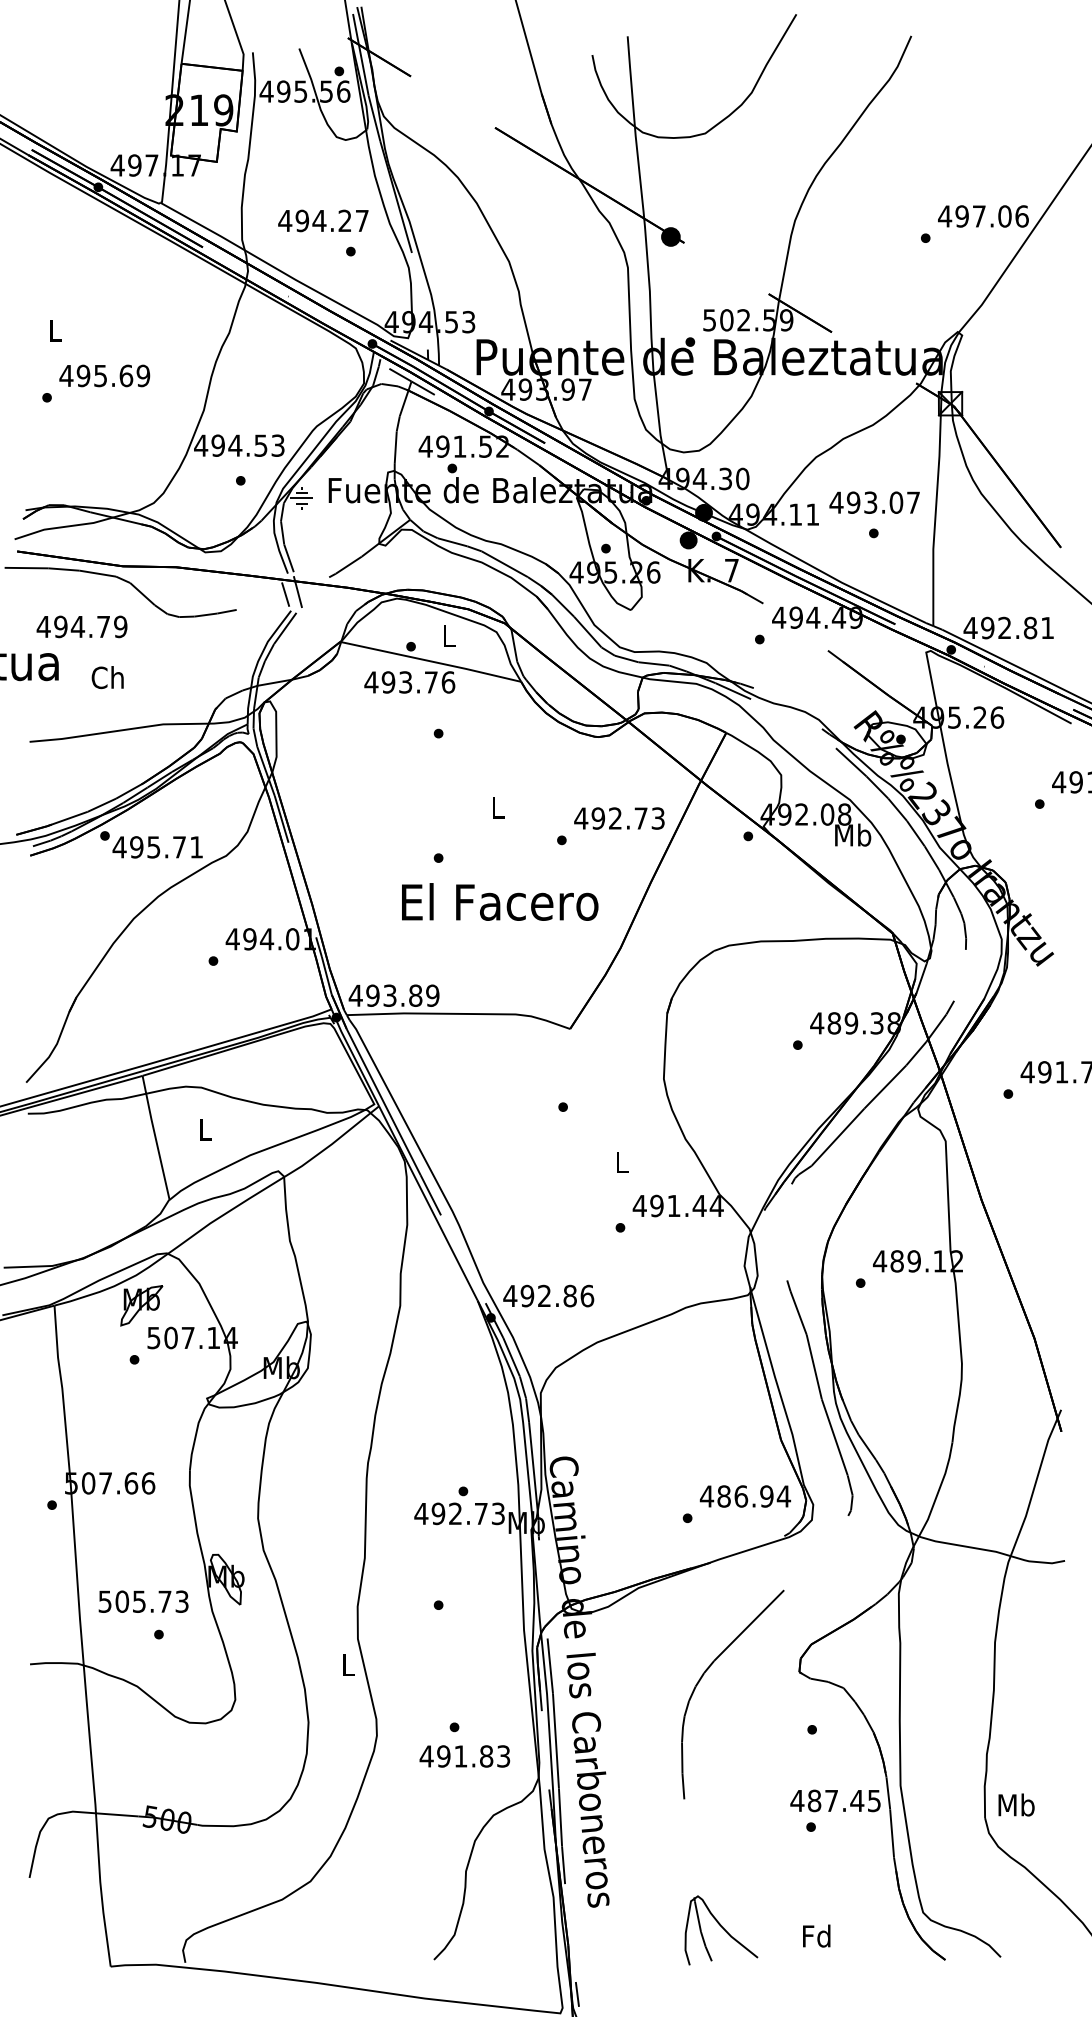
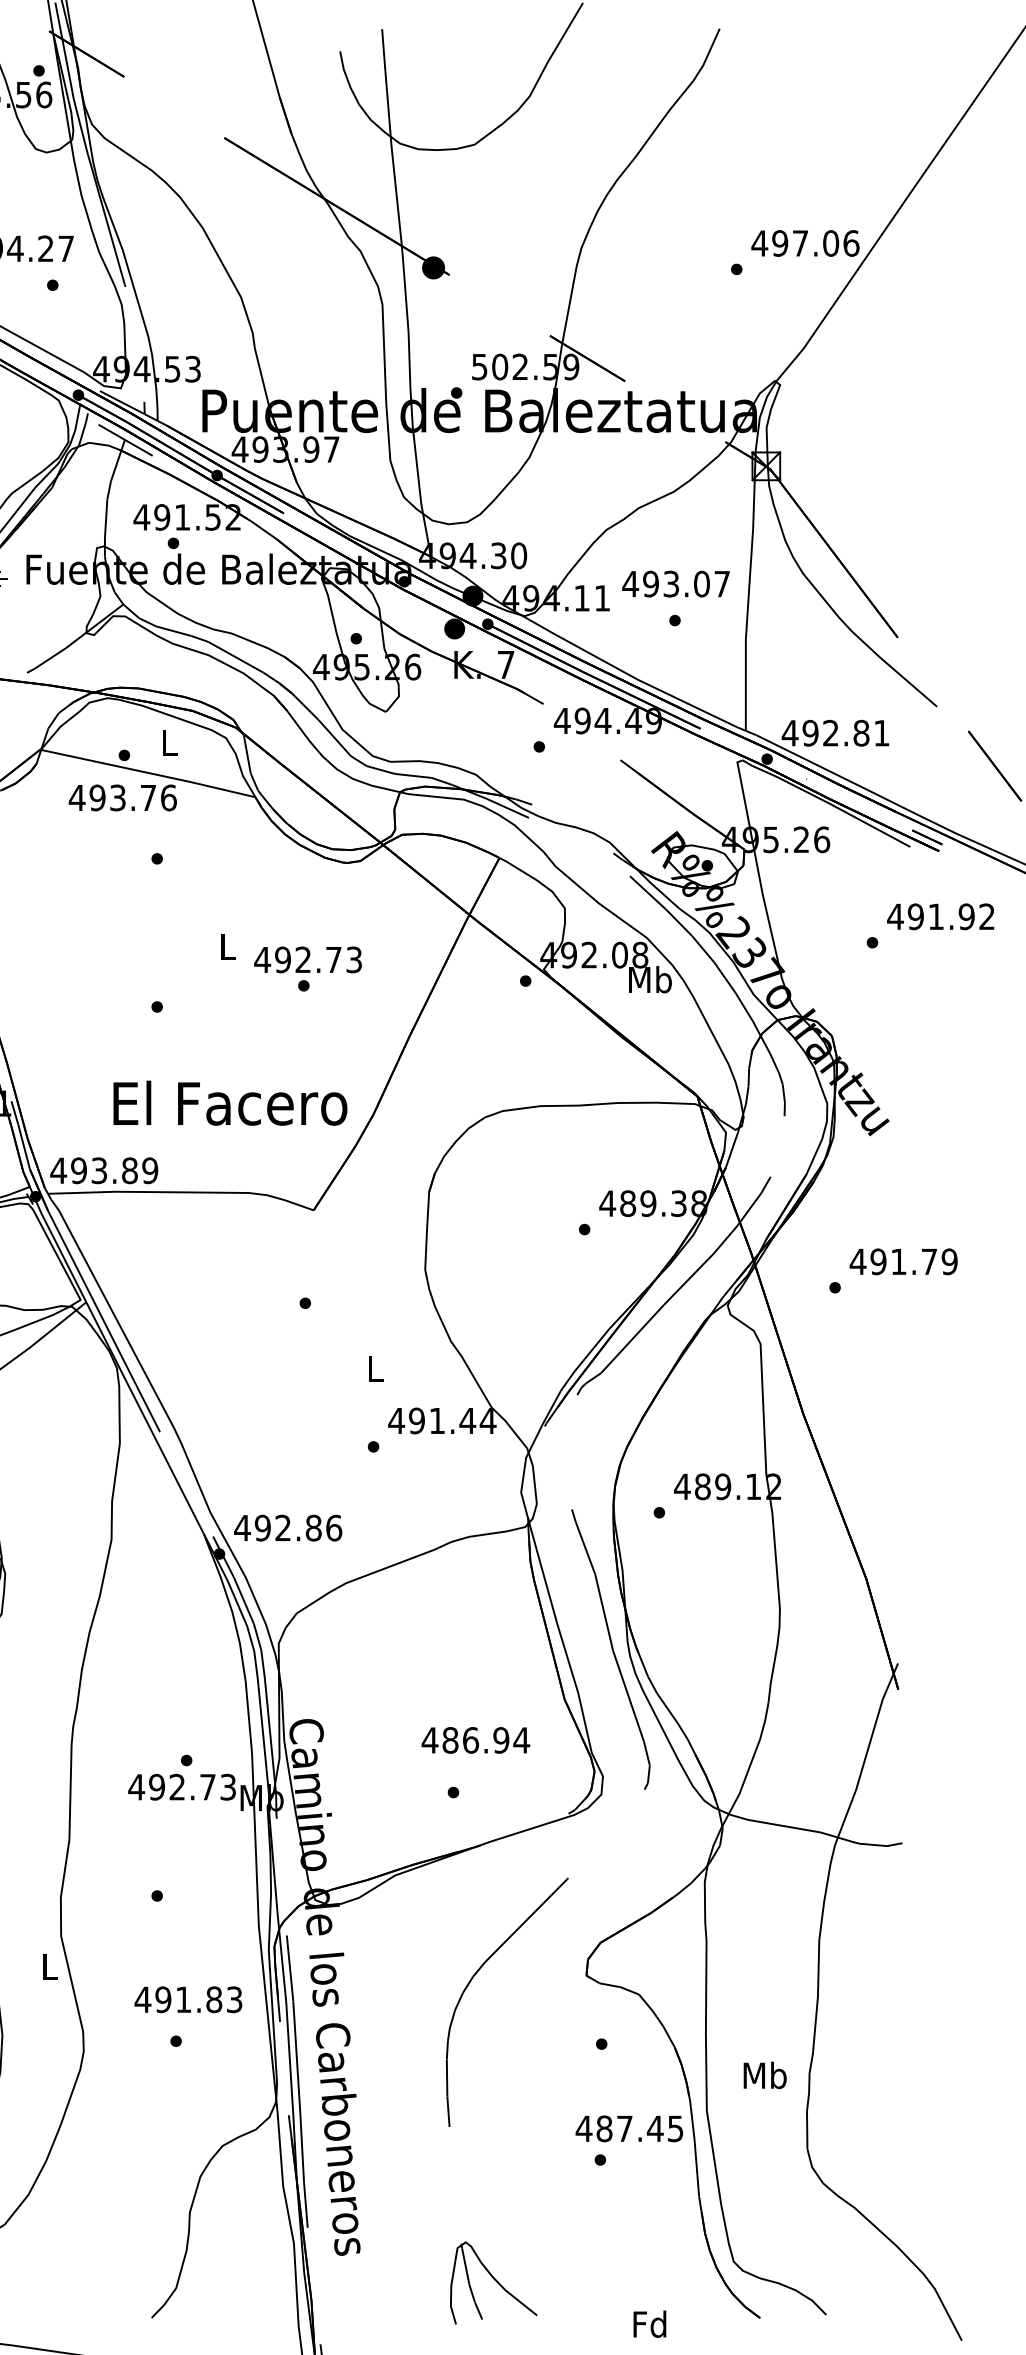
text: (619, 818) -> (308, 959), moved
text: (500, 901) -> (230, 1102), moved
text: (744, 1496) -> (474, 1740), moved
text: (464, 1756) -> (187, 1999), moved
text: (1016, 1804) -> (765, 2074), moved
text: (816, 1935) -> (649, 2323), moved

